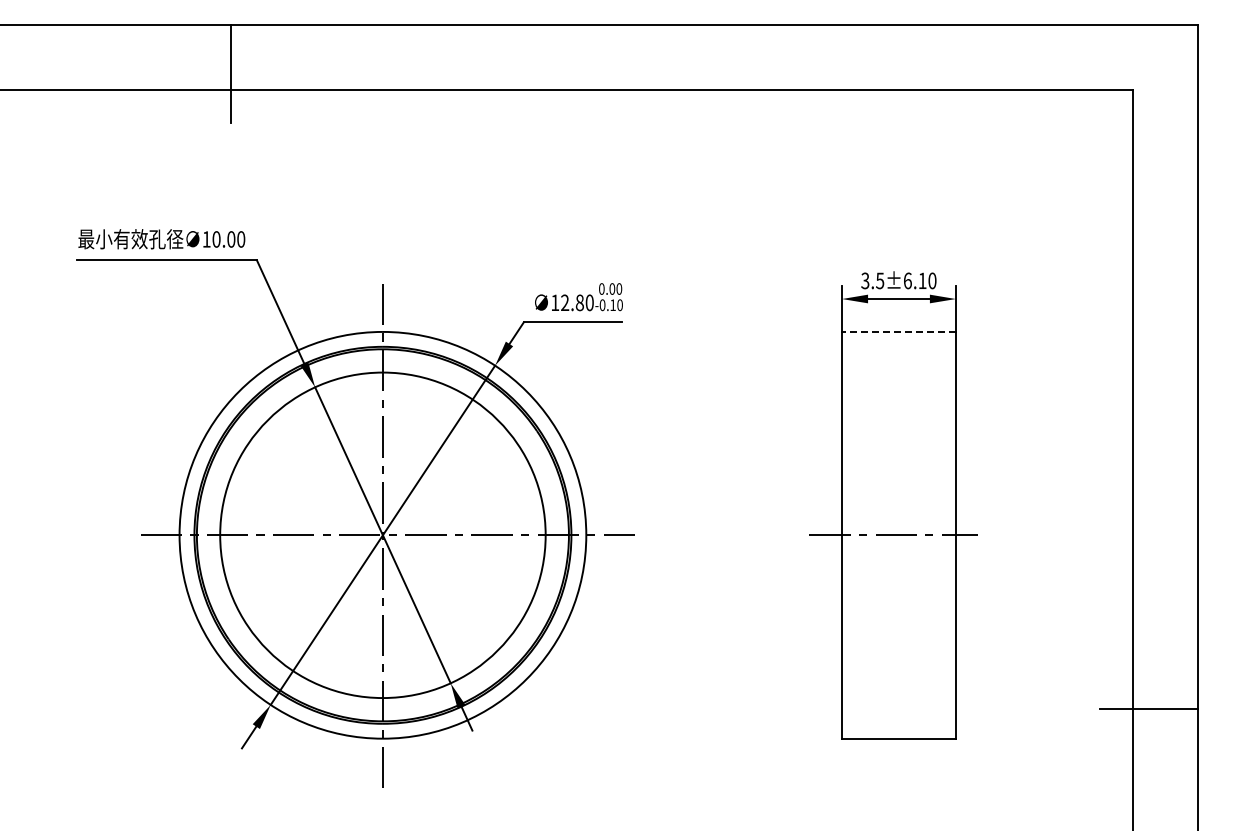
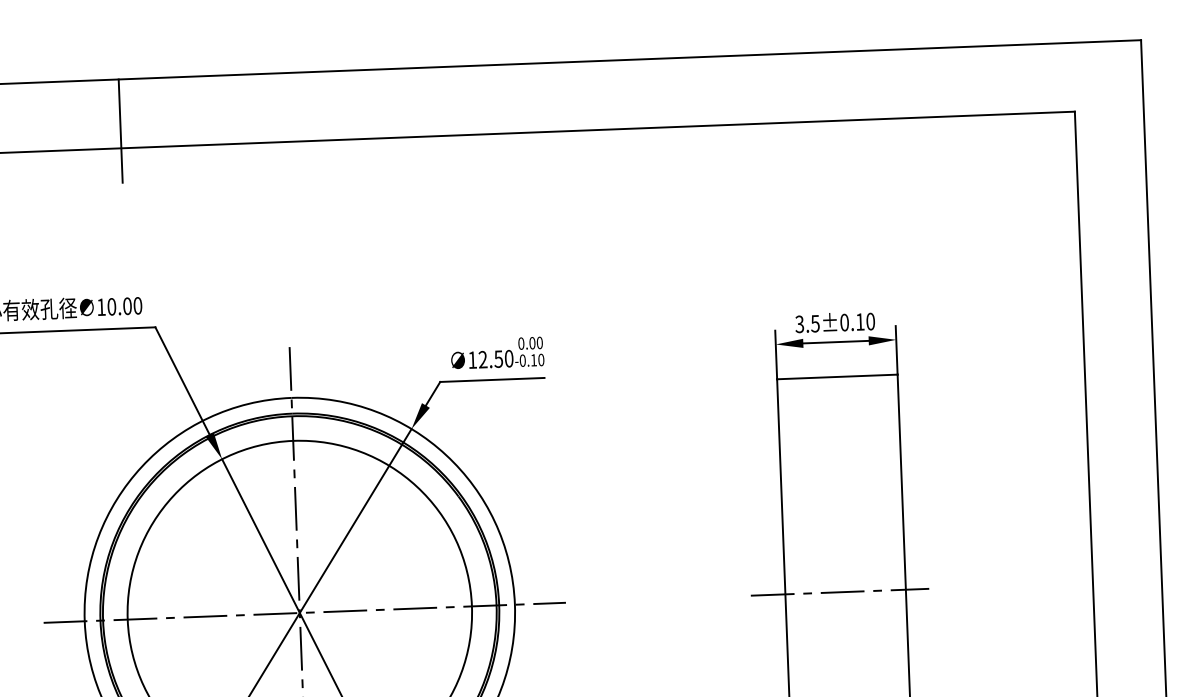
text: (907, 280) -> (844, 322), 3.5±6.10 -> 3.5±0.10
text: (579, 302) -> (498, 358), 12.80 -> 12.50
line: (899, 331) -> (837, 376), dashed -> solid

